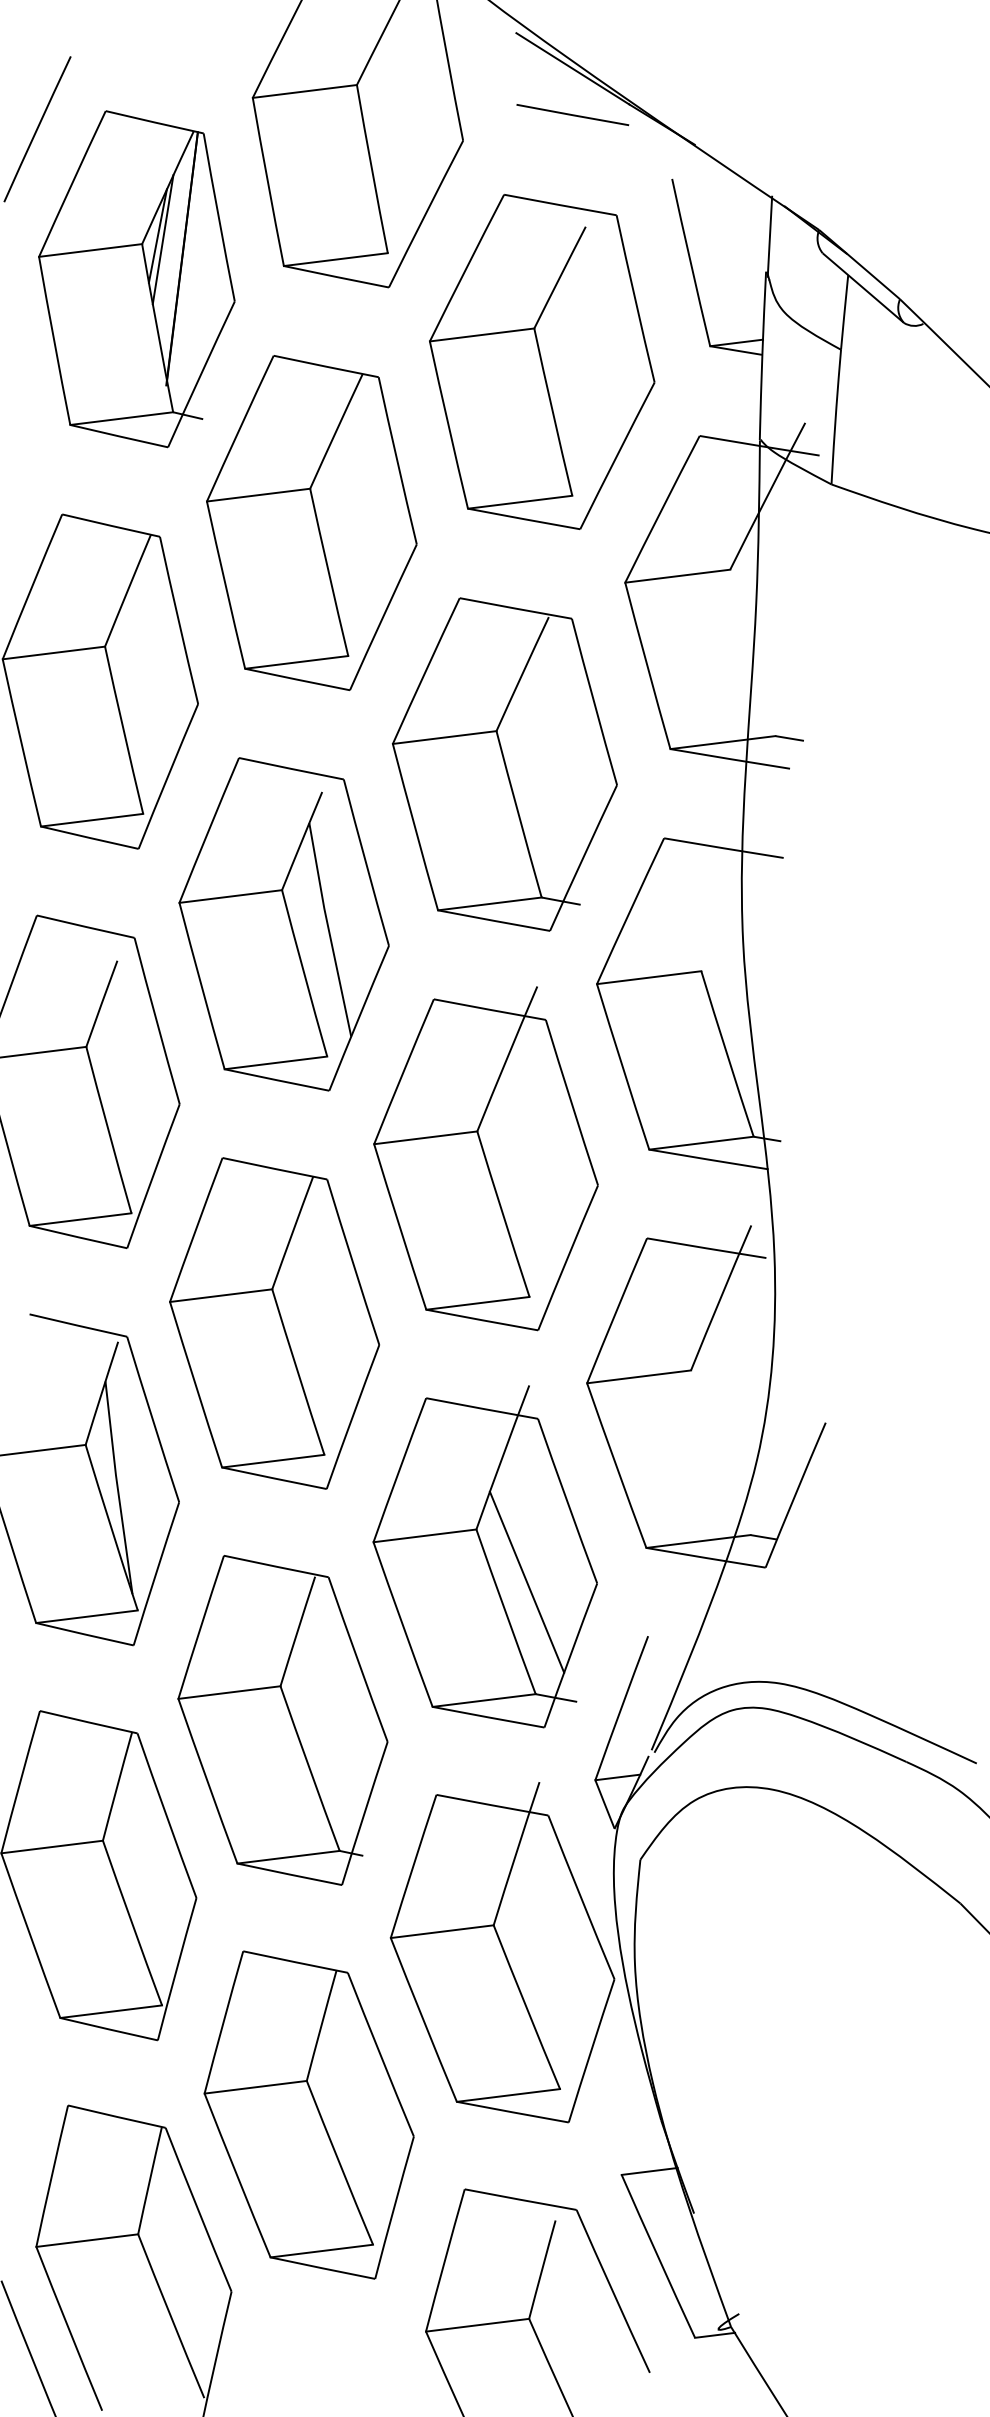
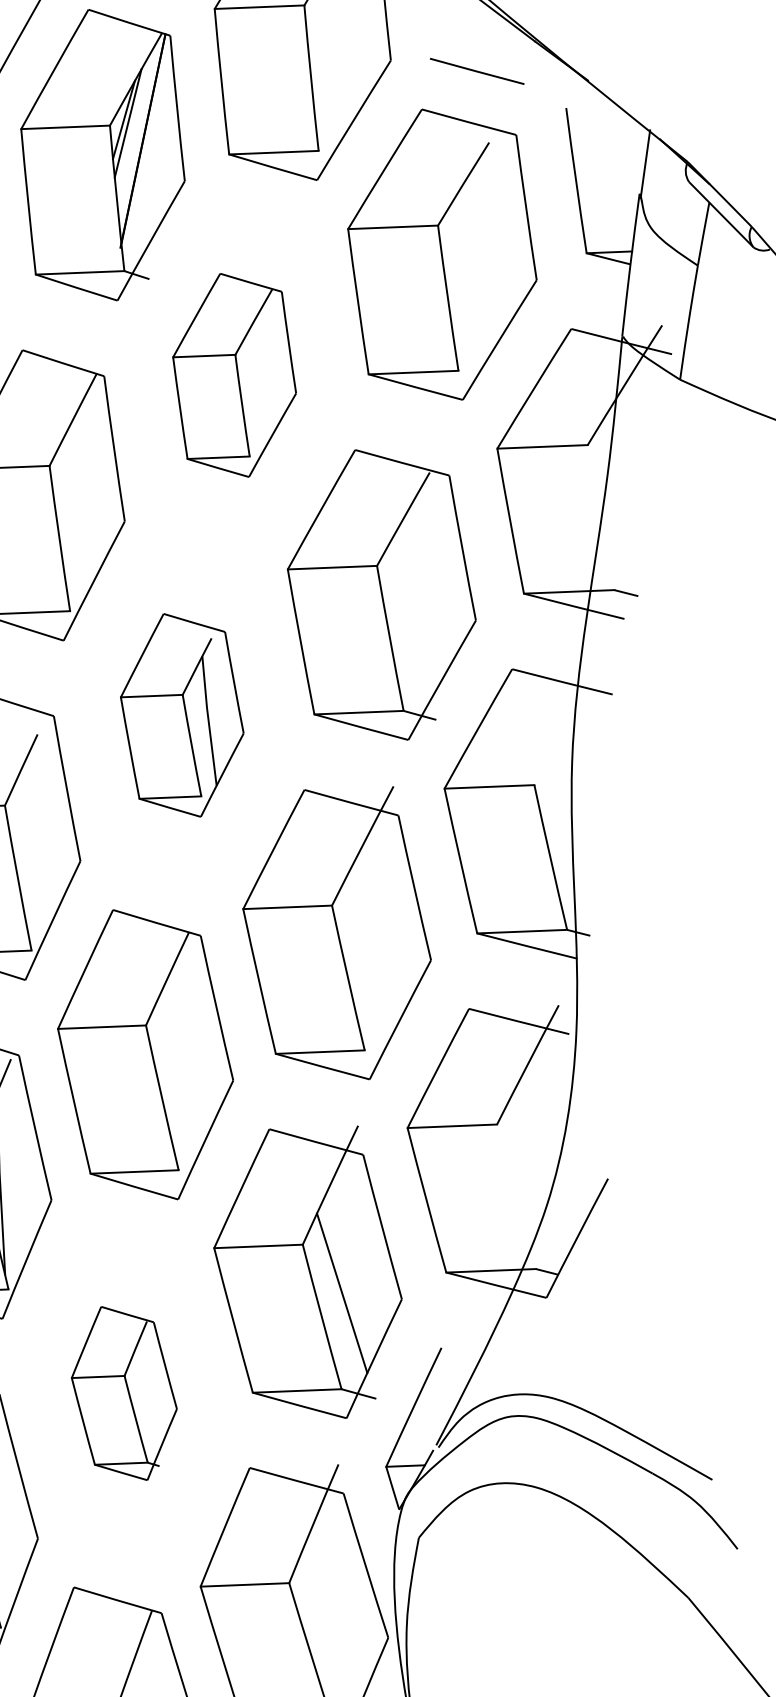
line: (572, 115) -> (476, 71), moved
part: (311, 522) -> (234, 374), size x0.7
part: (283, 924) -> (181, 715), size x0.7
part: (282, 1720) -> (123, 1393), size x0.6

